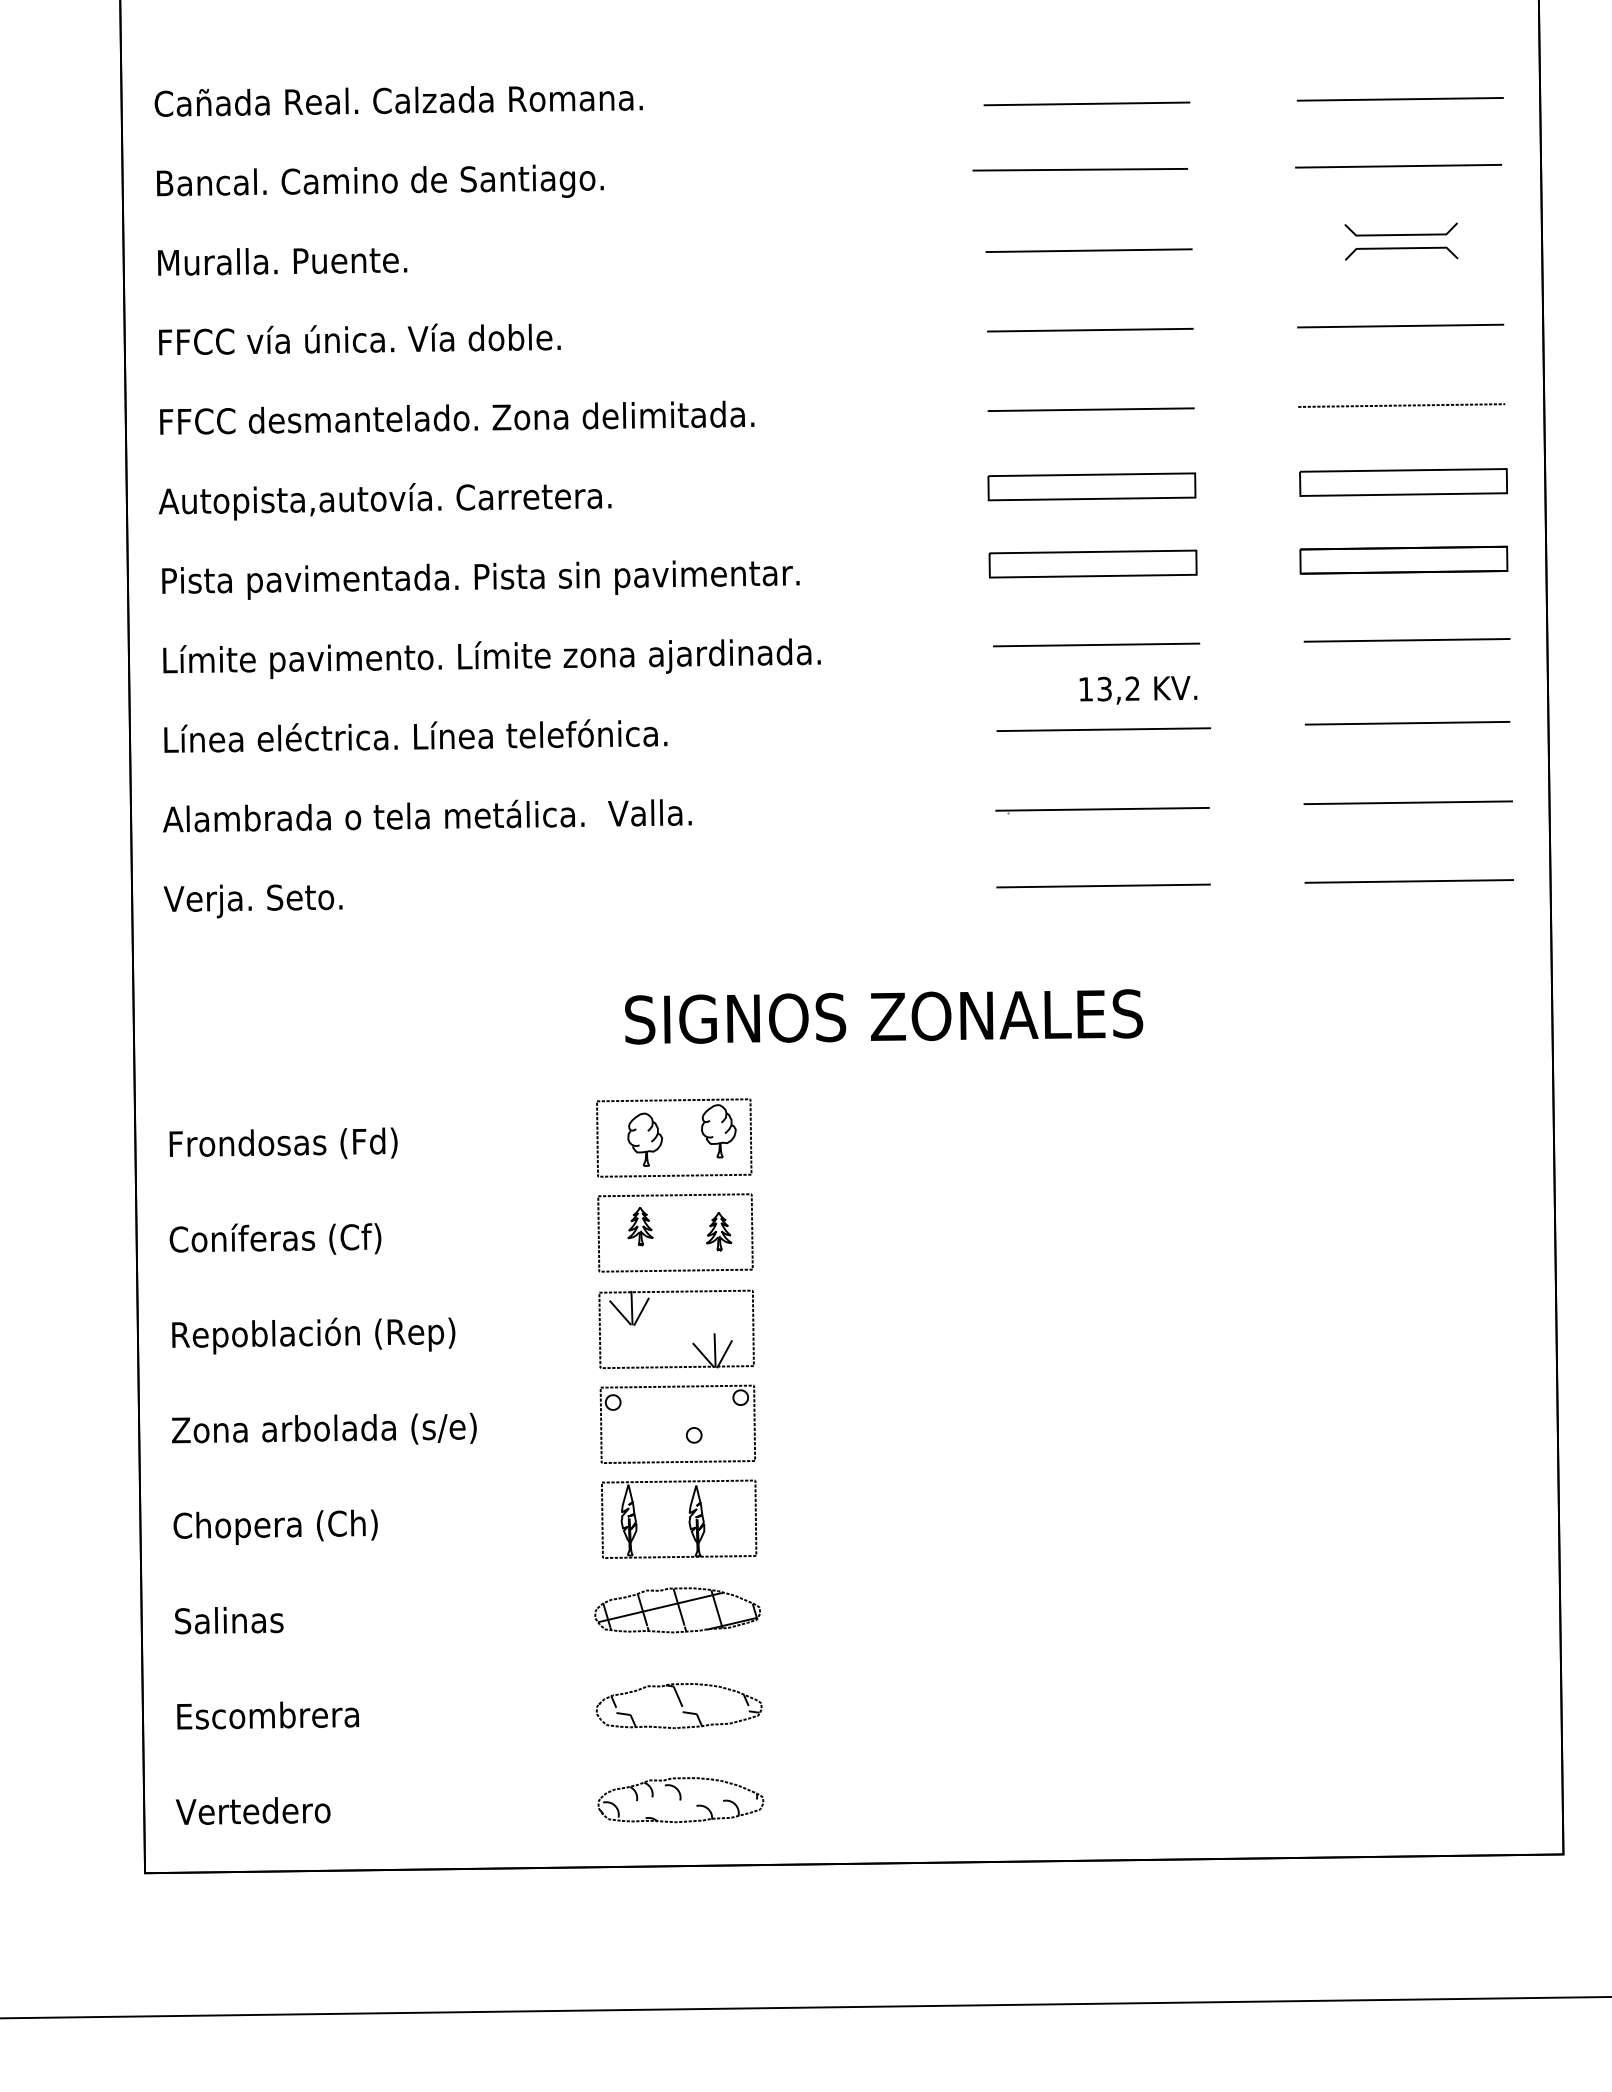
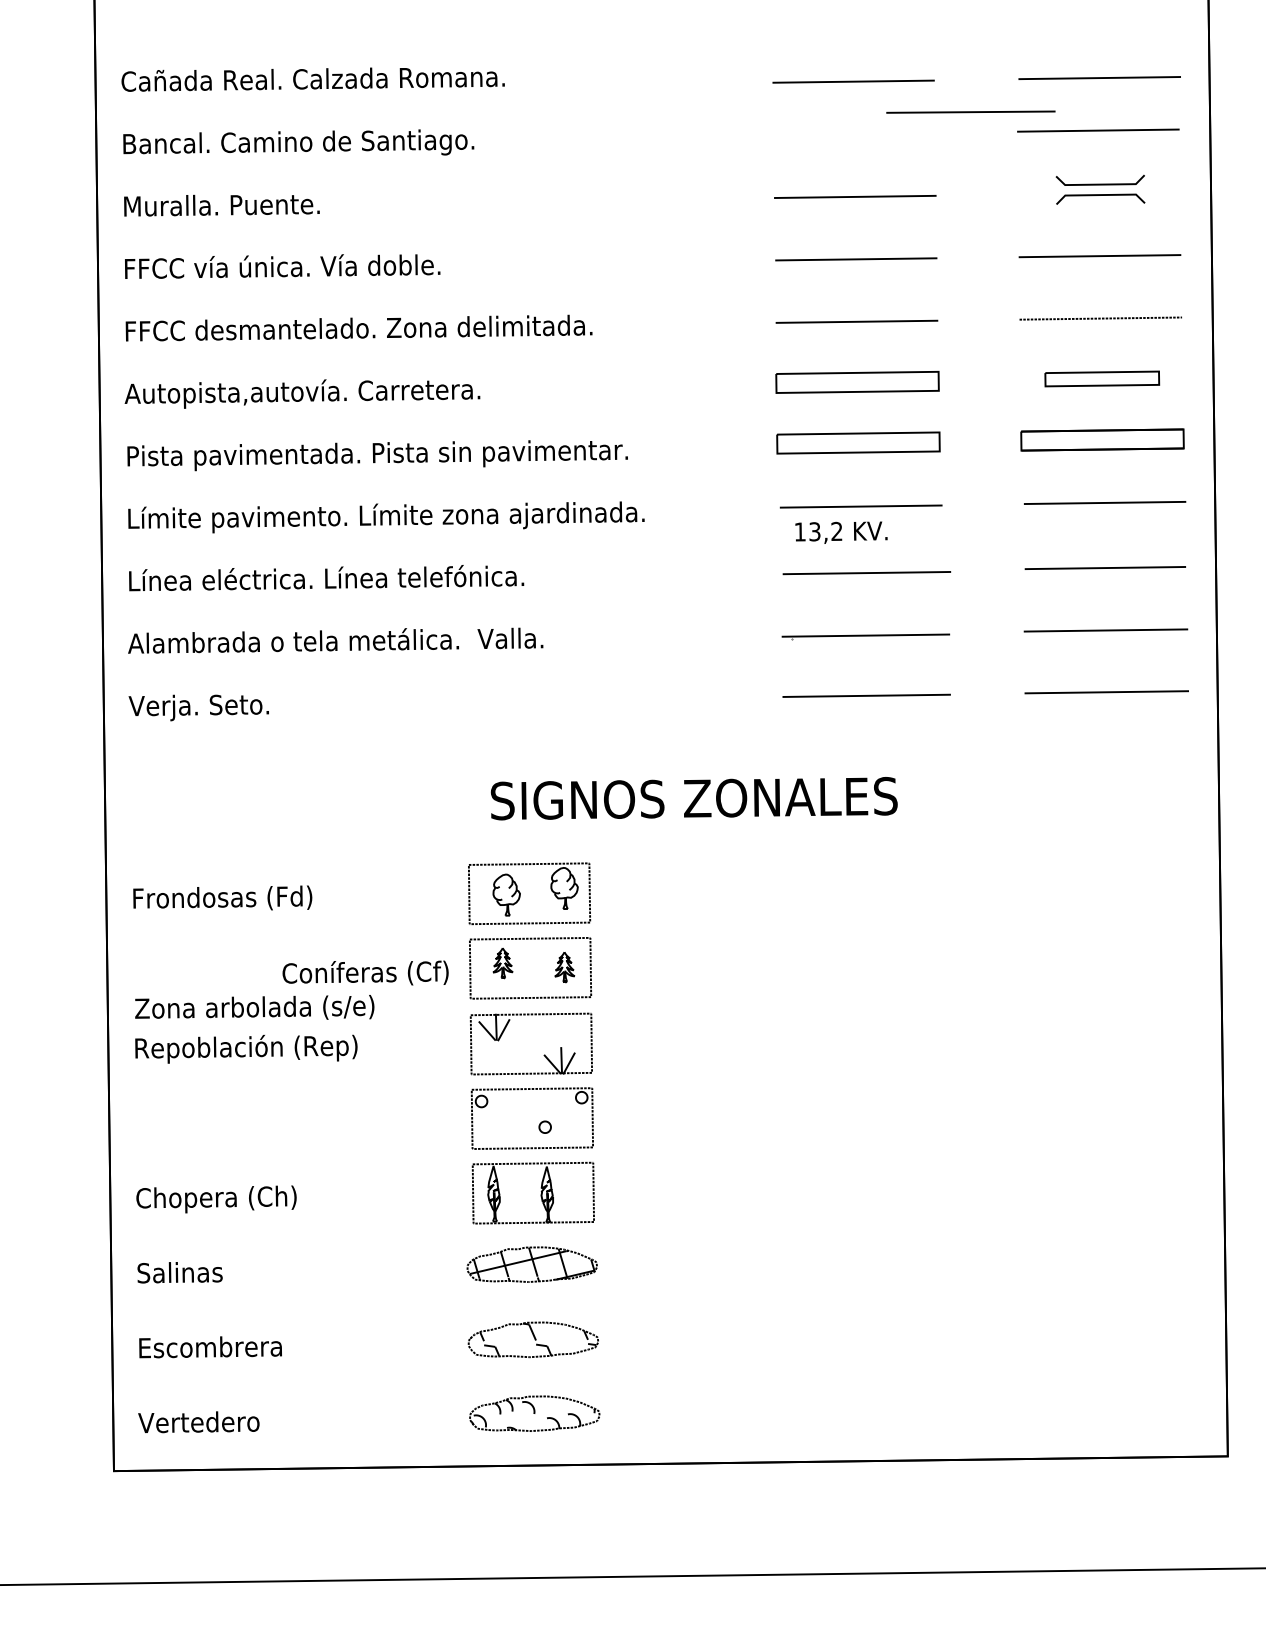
line: (1079, 169) -> (970, 111), moved
part: (1403, 482) -> (1102, 378), size x0.7
text: (1138, 690) -> (841, 532), moved
text: (275, 1238) -> (365, 972), moved
text: (324, 1428) -> (254, 1007), moved

